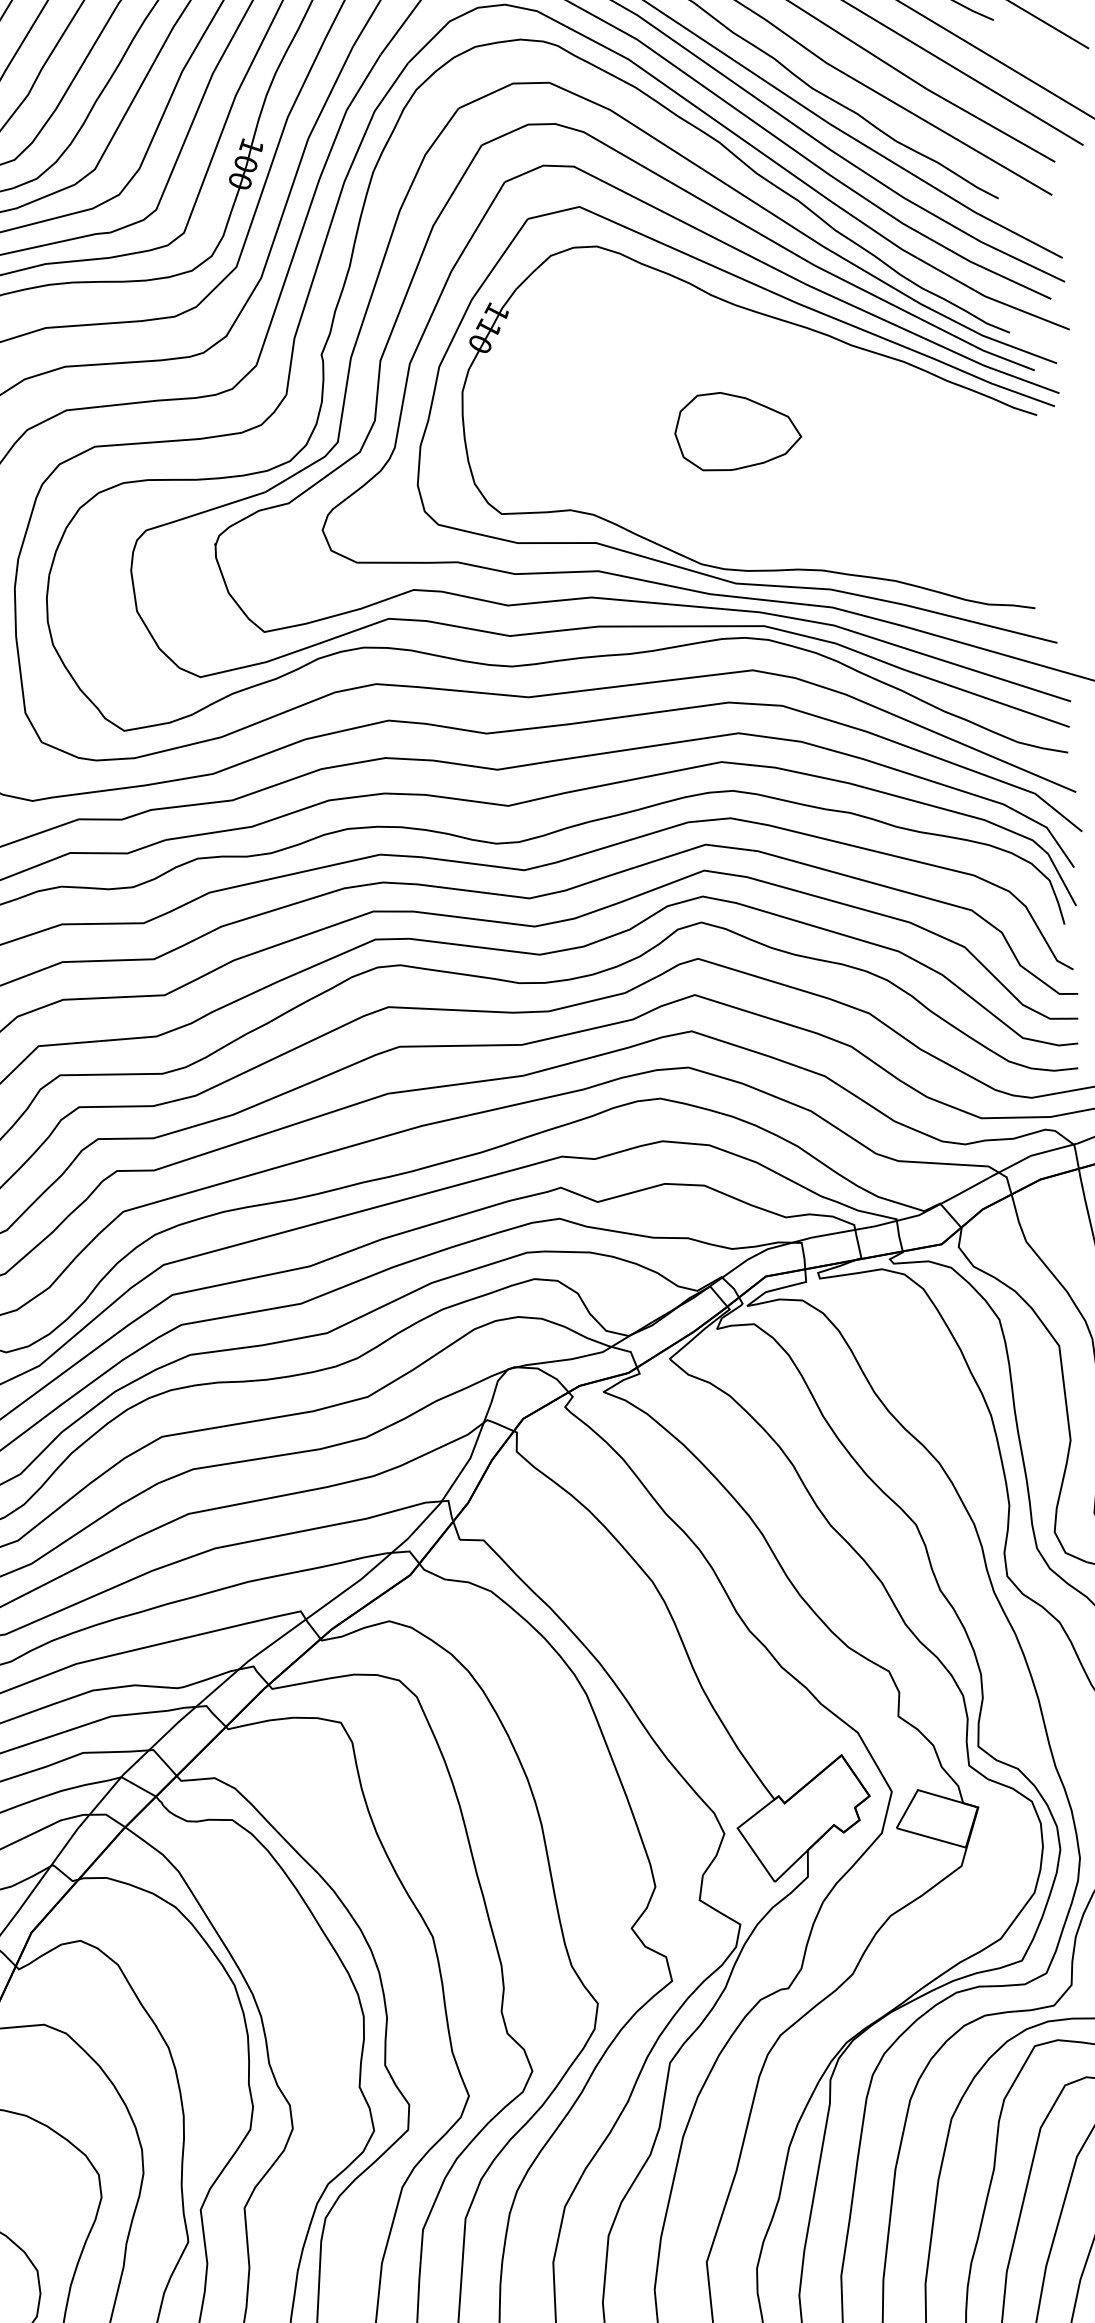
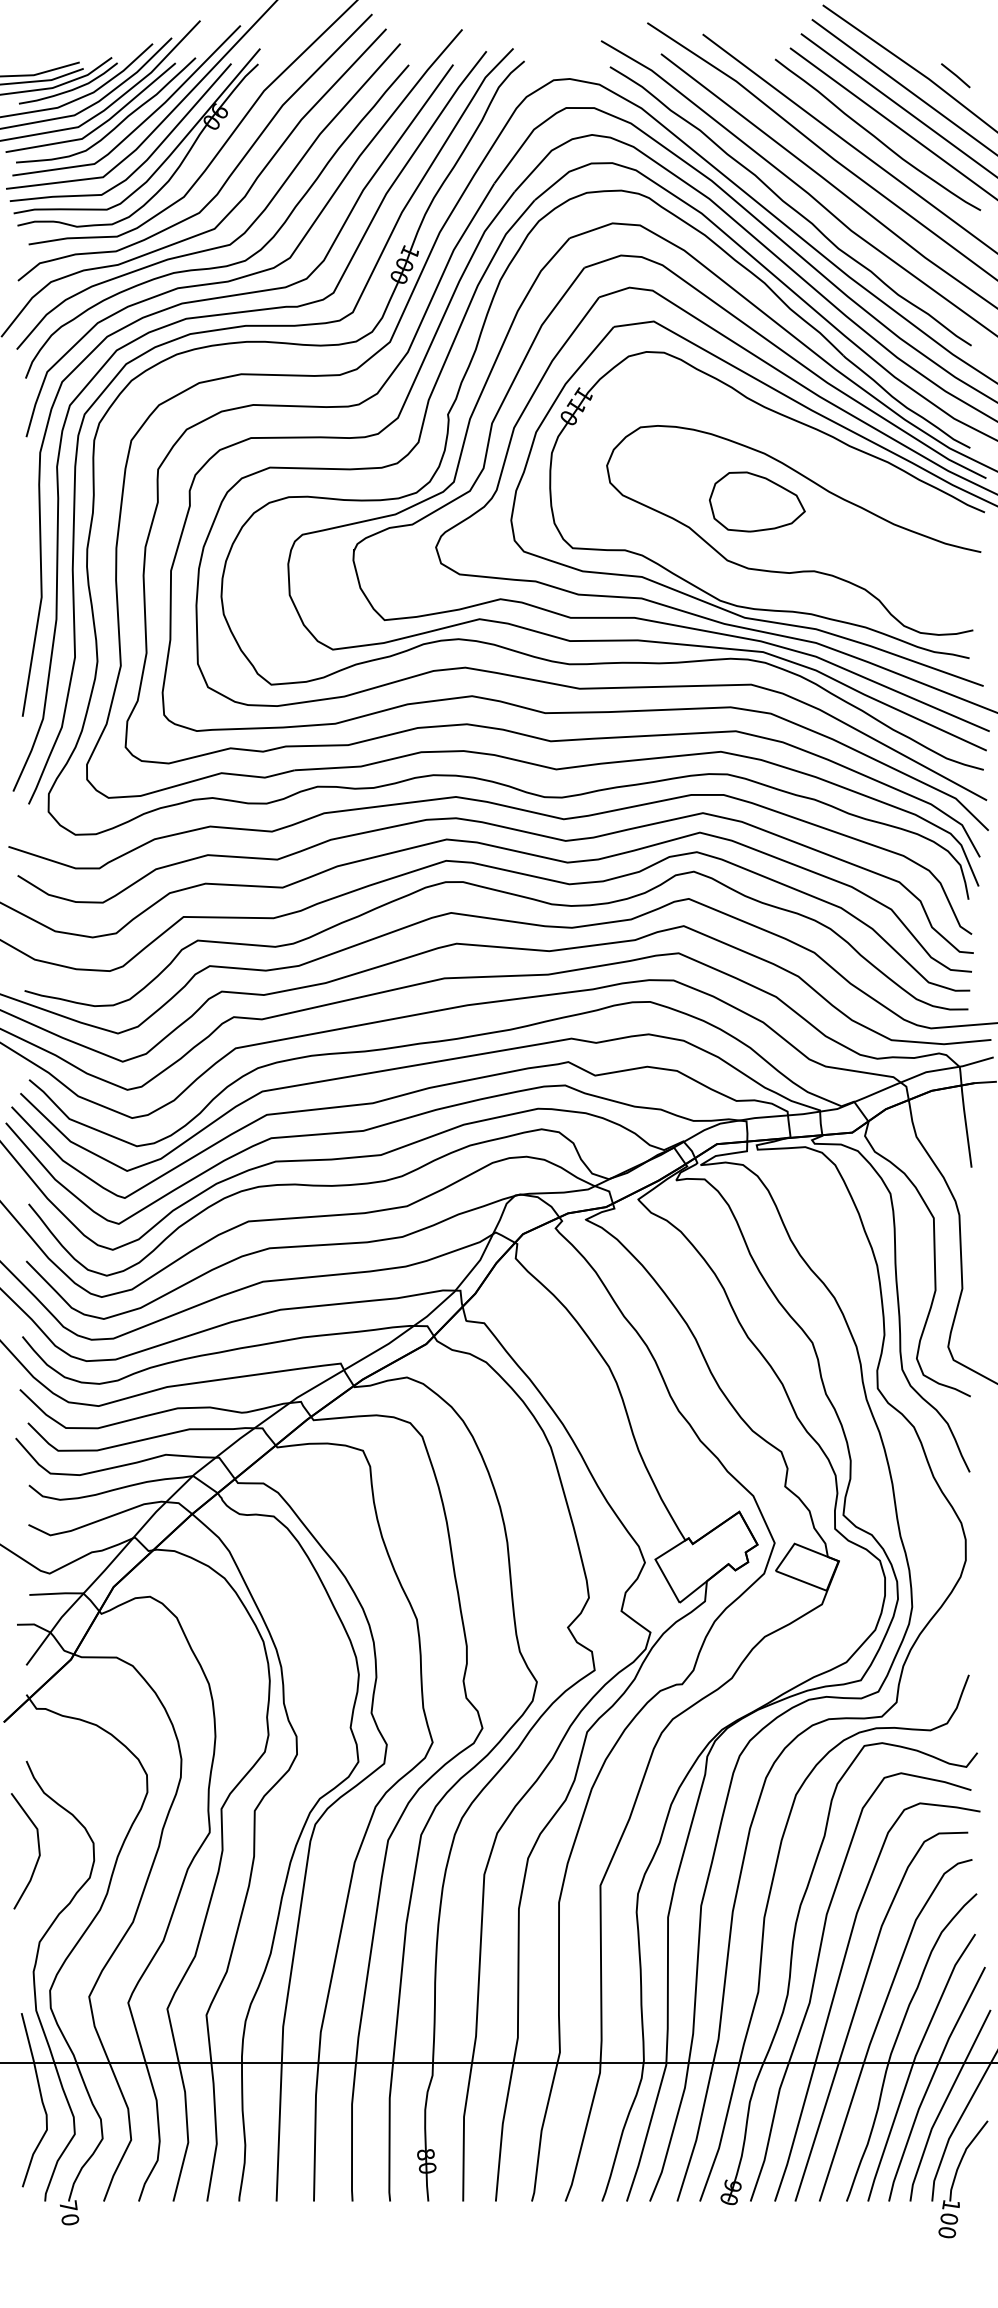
curve: (804, 514) -> (801, 570), added

